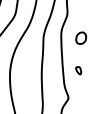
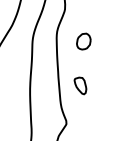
part: (78, 70) -> (80, 85), size x1.67

